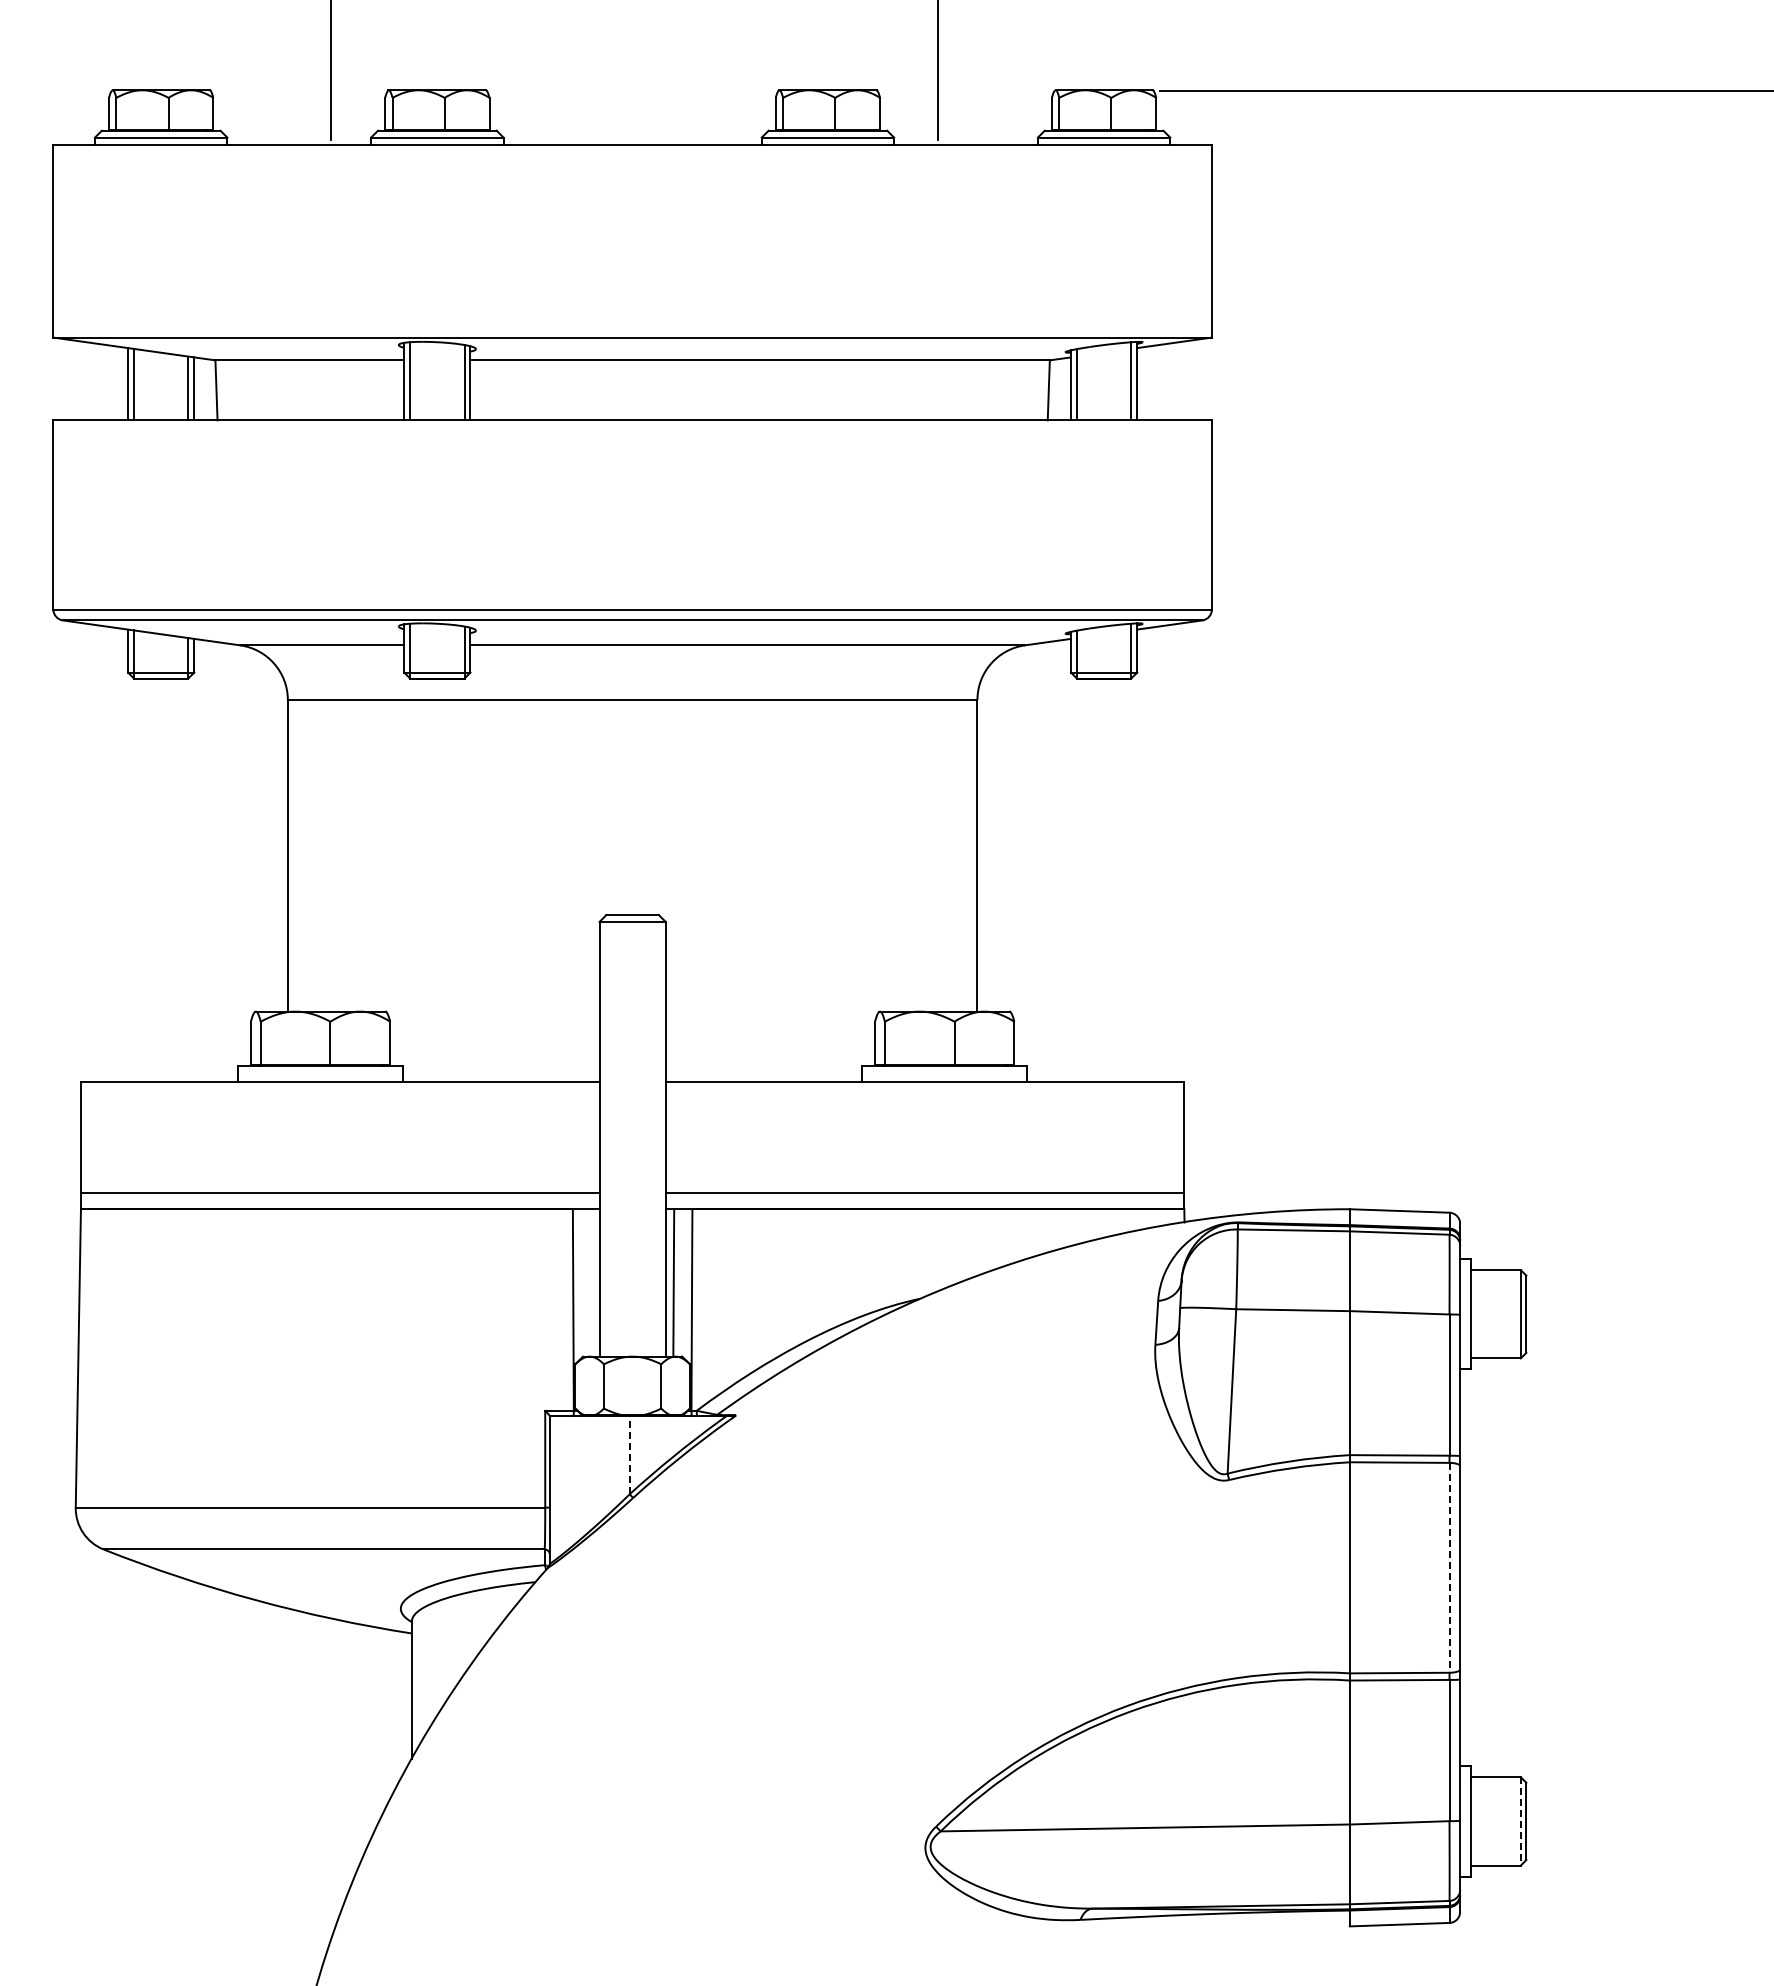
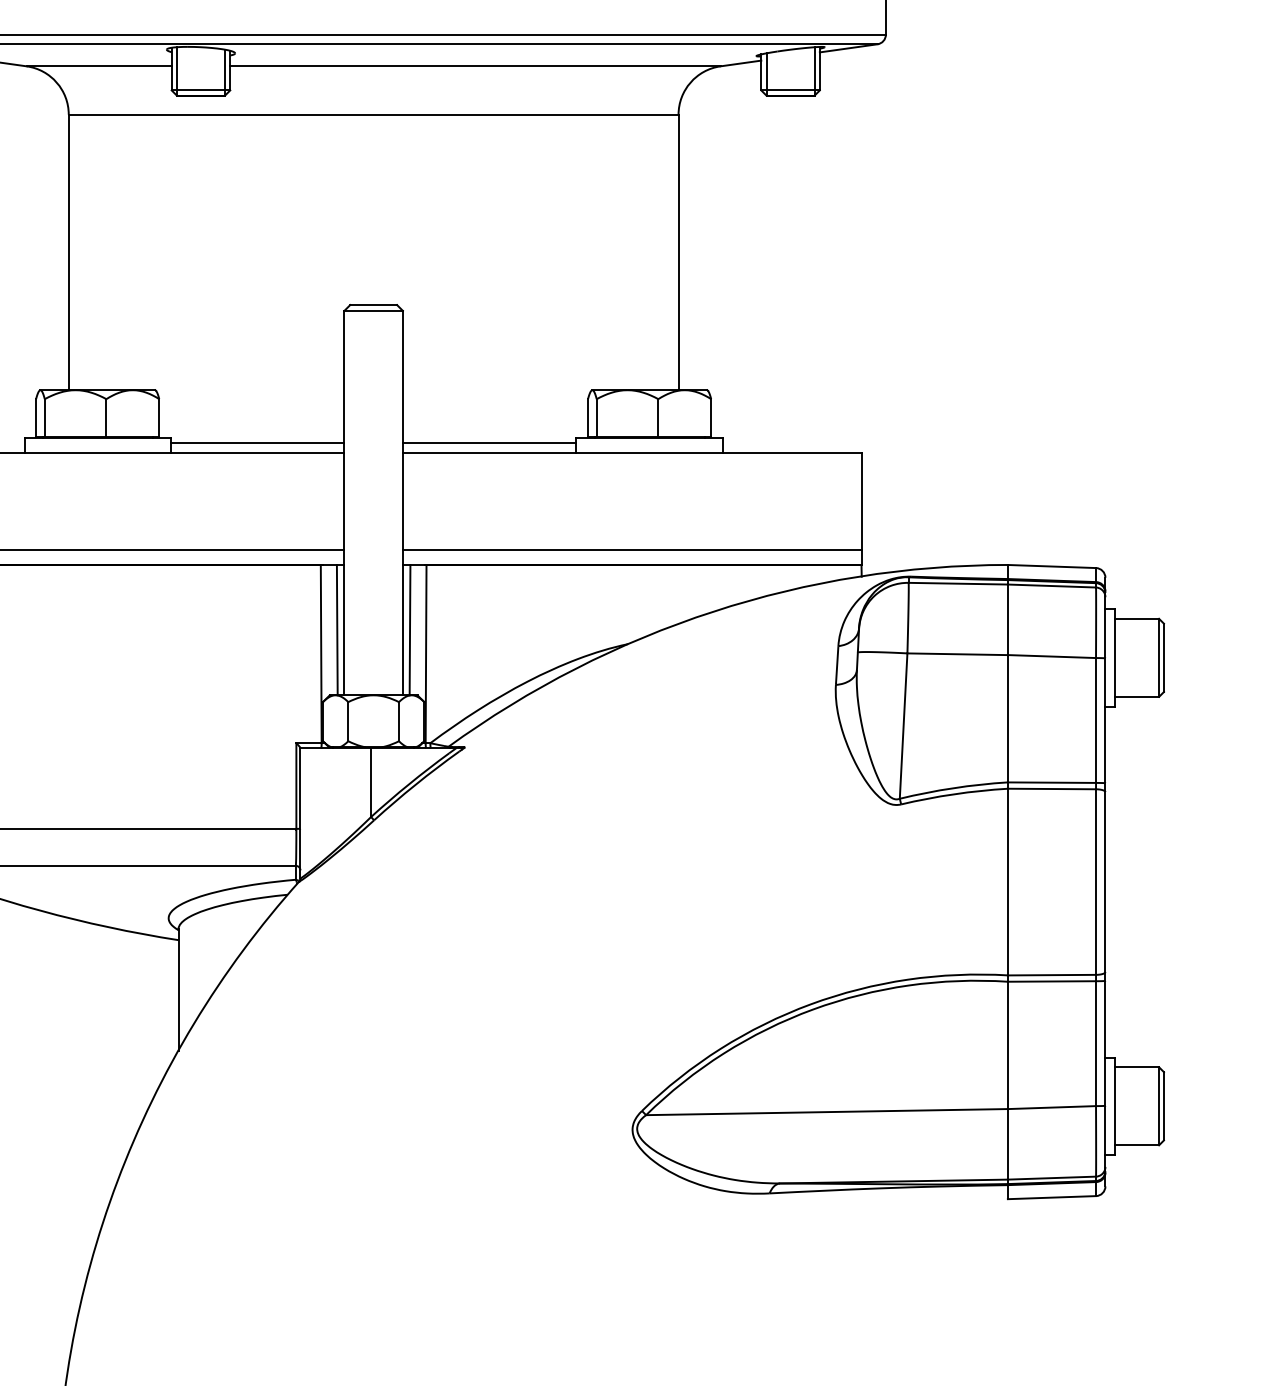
line: (501, 1071) -> (257, 443), added
line: (763, 1071) -> (489, 443), added
line: (591, 1282) -> (337, 629), added
line: (629, 1454) -> (370, 781), dashed -> solid
line: (1449, 1567) -> (1096, 881), dashed -> solid
line: (1520, 1821) -> (1158, 1106), dashed -> solid

